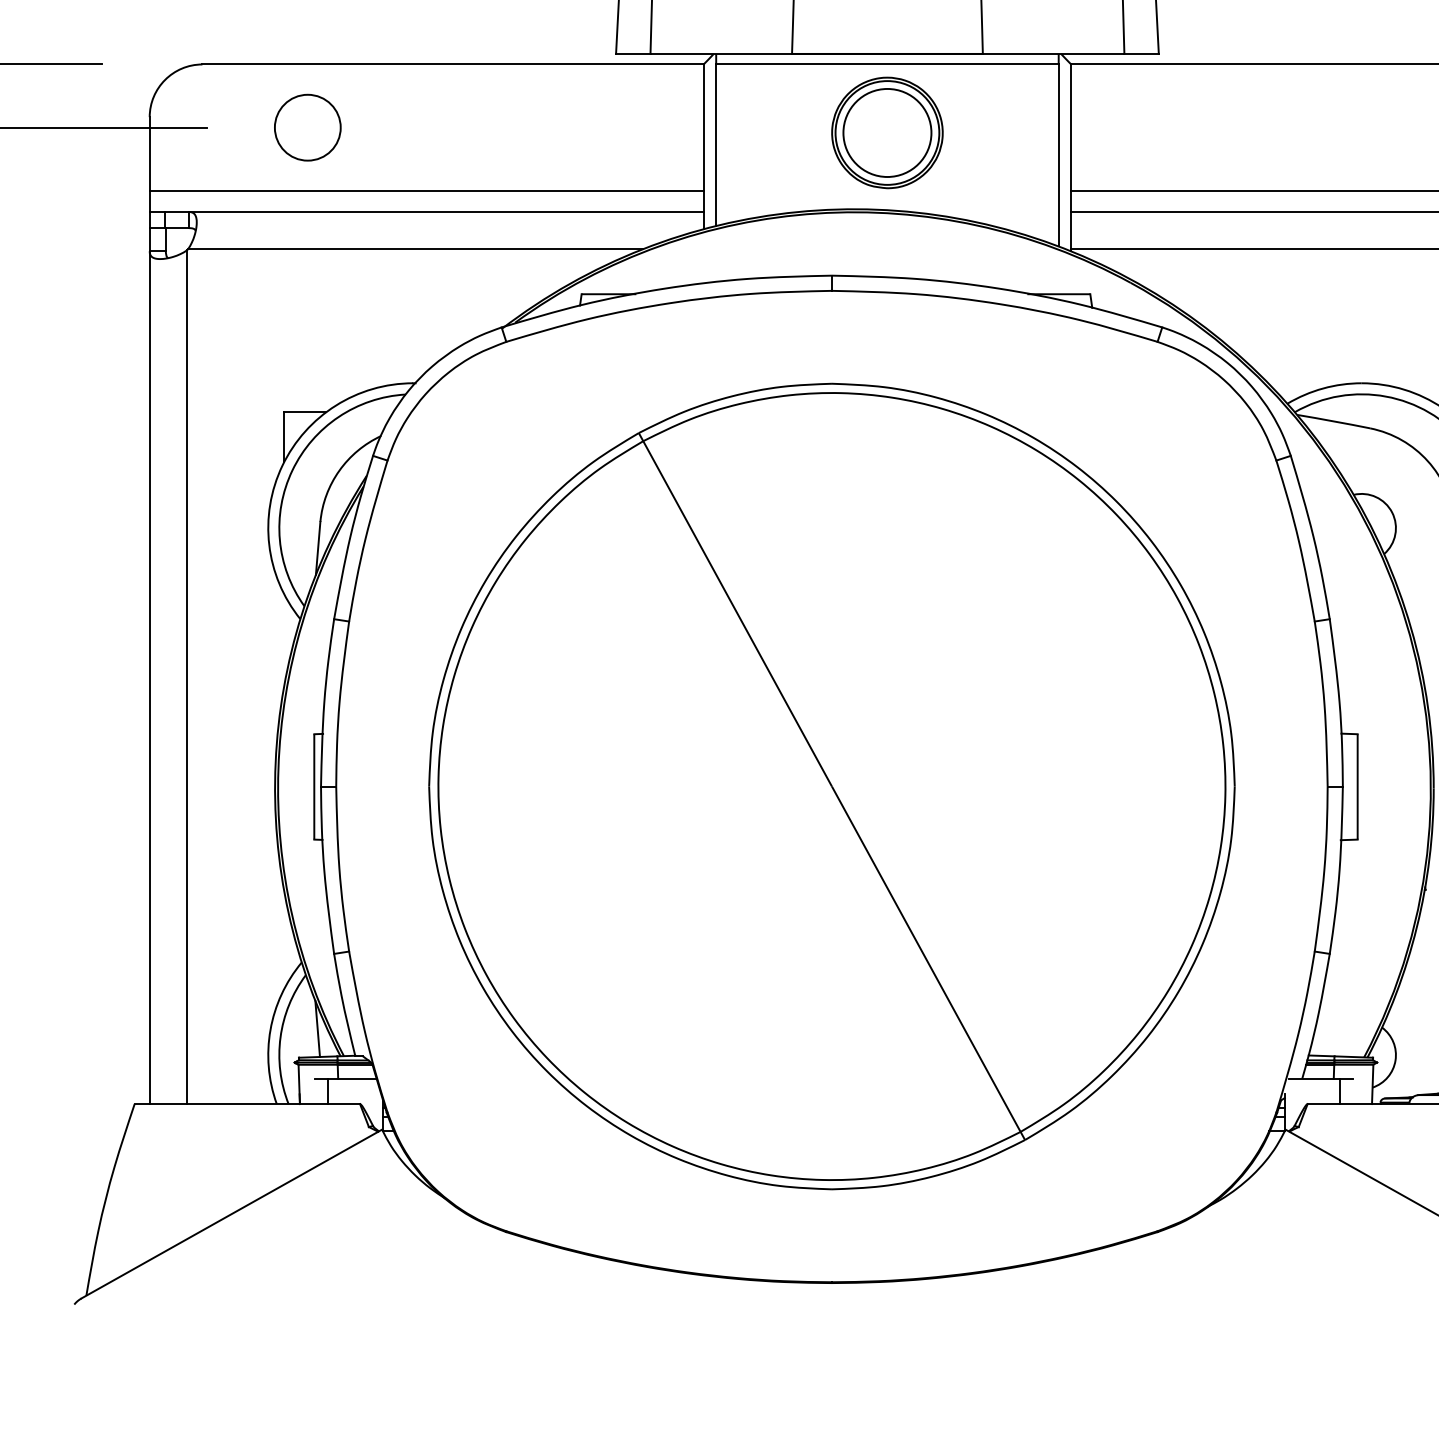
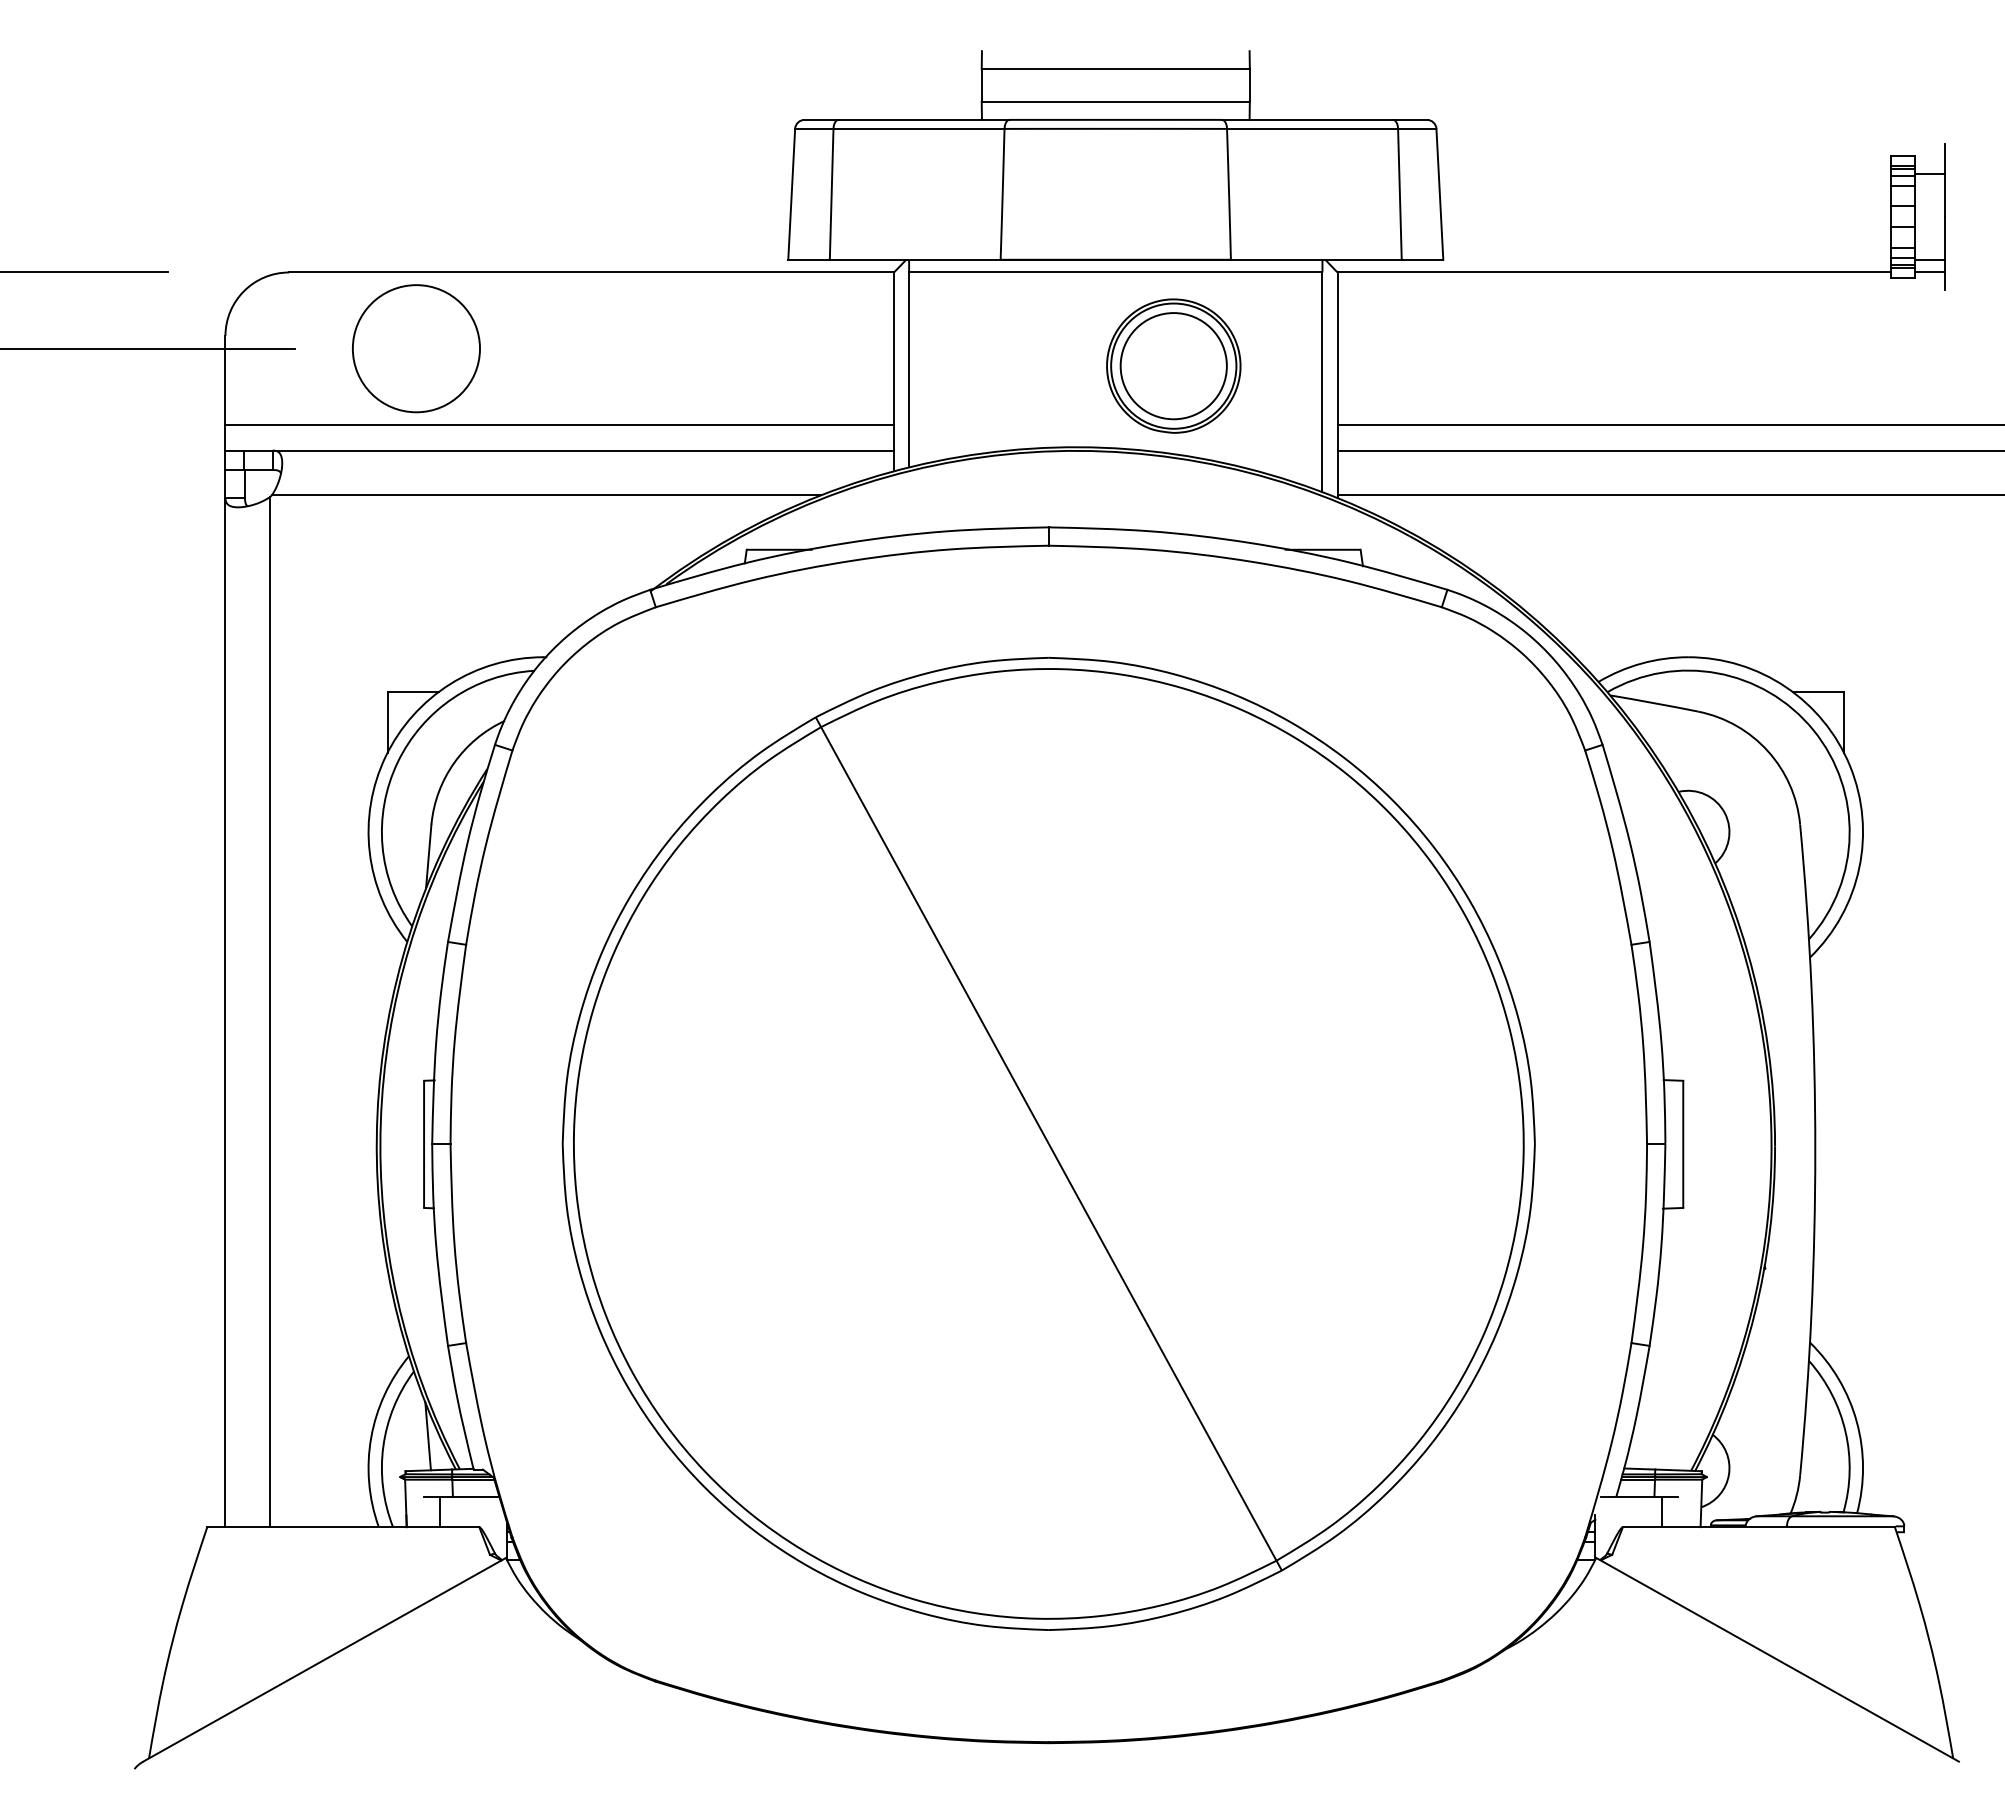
circle: (307, 127) -> (415, 348), size x1.6
part: (887, 132) -> (1173, 365), moved

